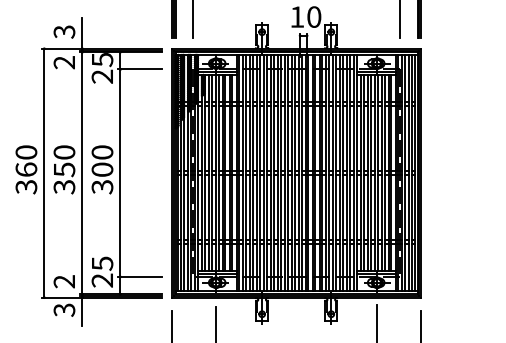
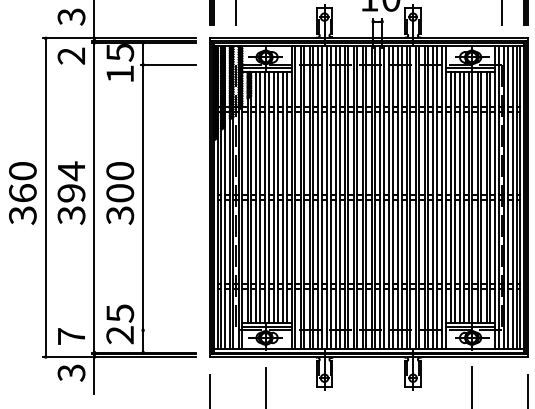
text: (101, 76) -> (118, 73), 25 -> 15
text: (64, 160) -> (71, 181), 350 -> 394
line: (139, 276) -> (167, 329), removed
text: (63, 281) -> (70, 336), 2 -> 7

